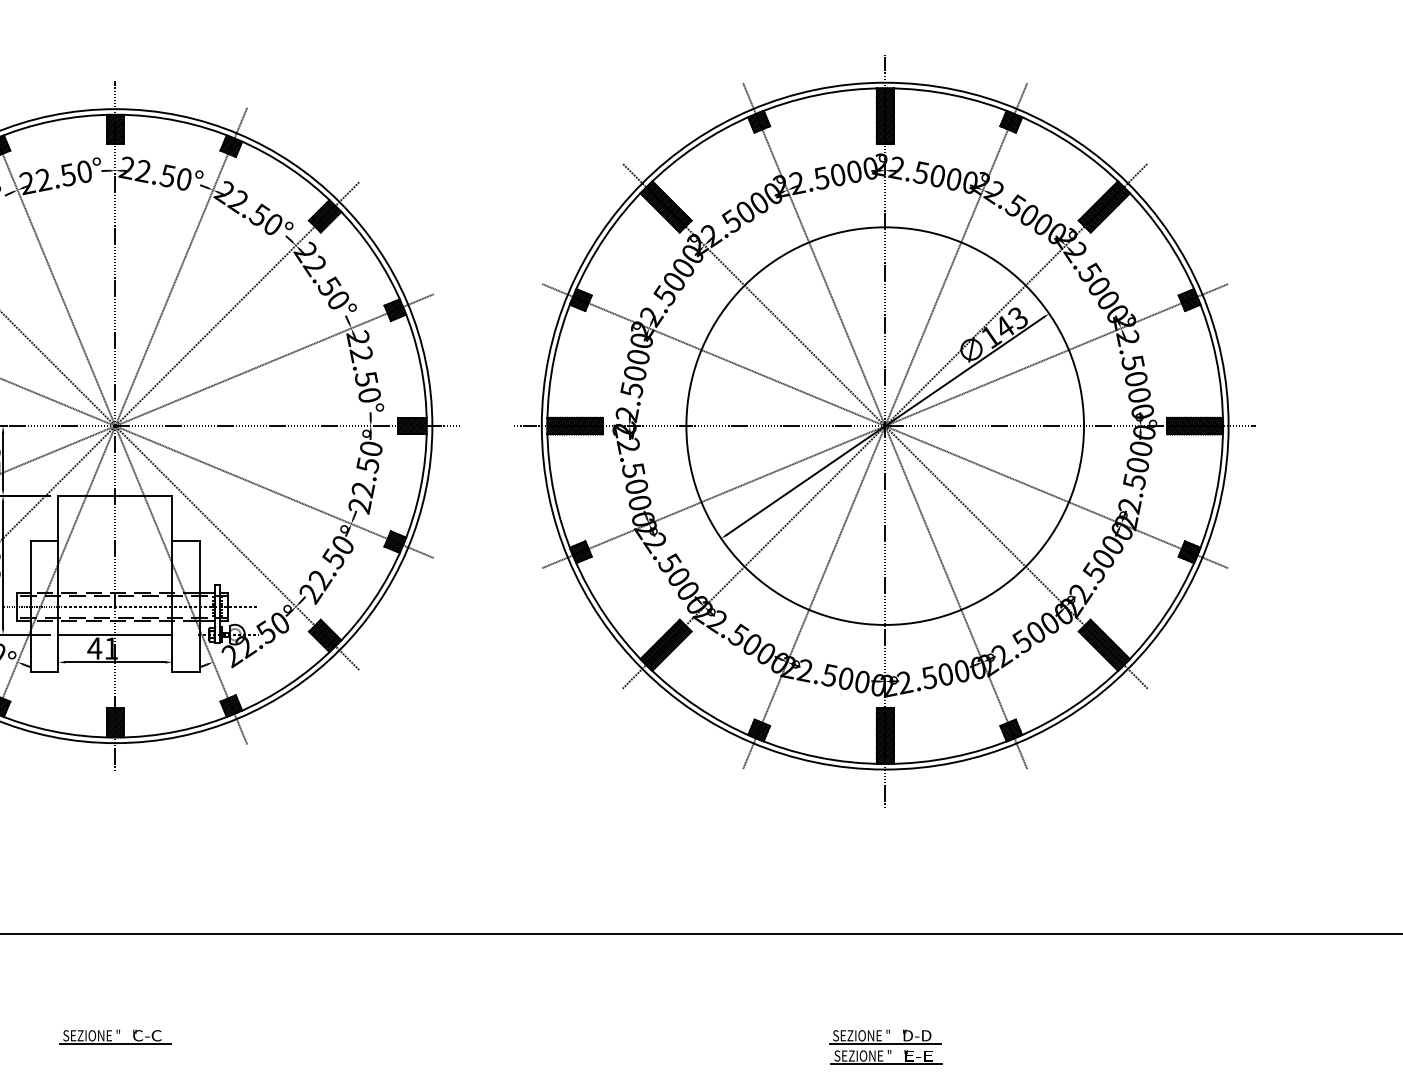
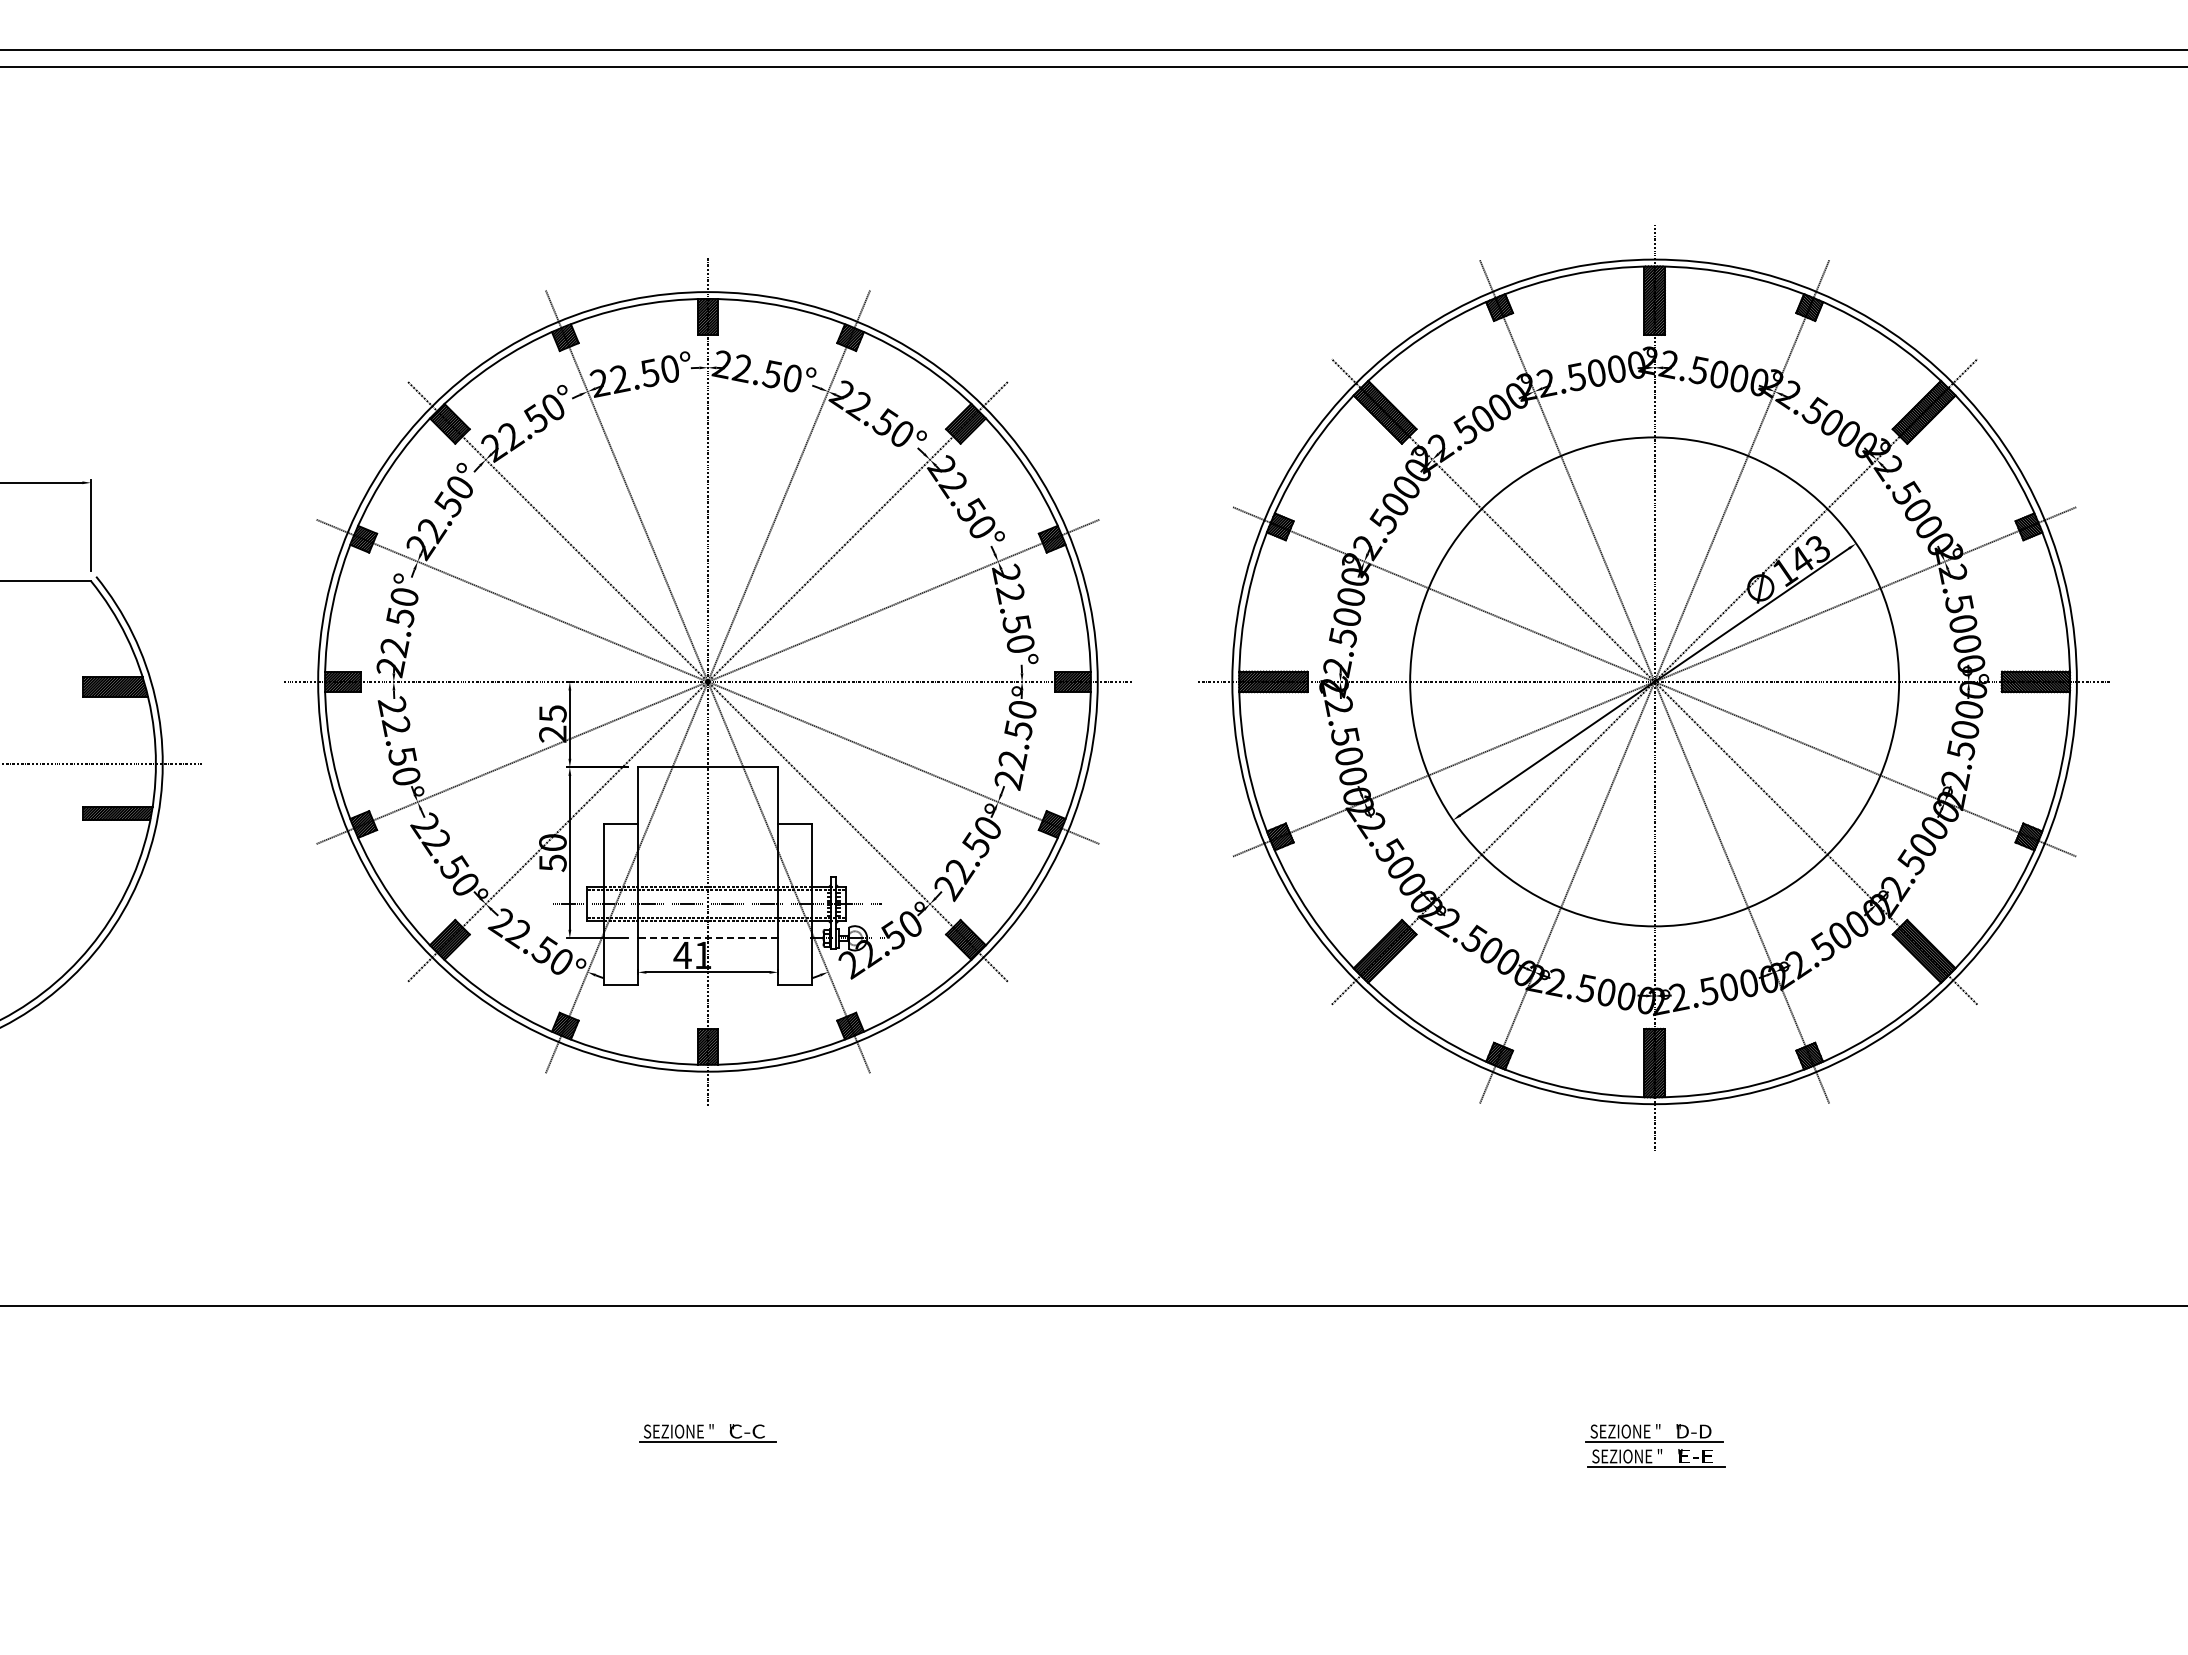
line: (115, 634) -> (707, 938), solid -> dashed

